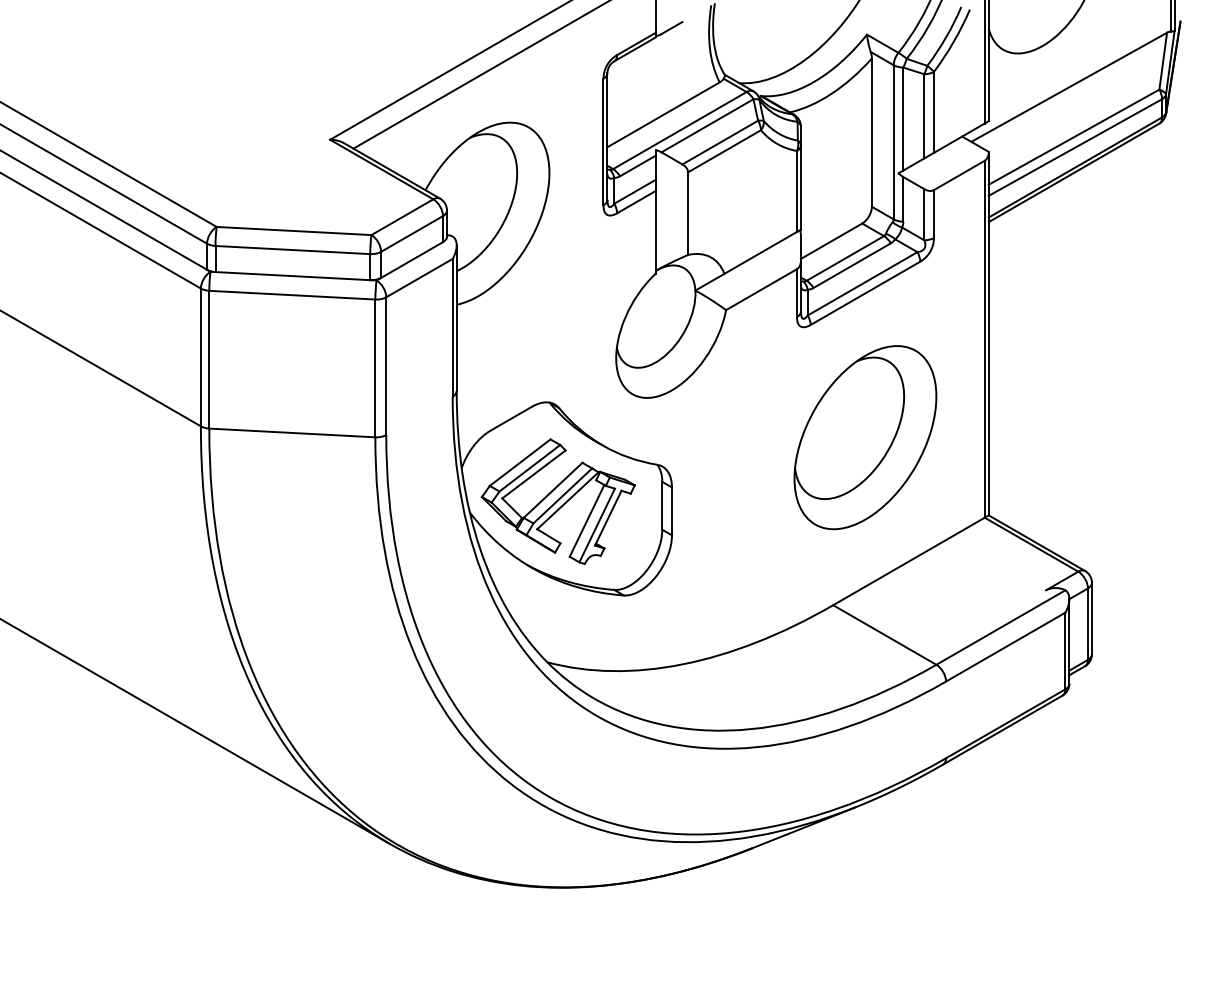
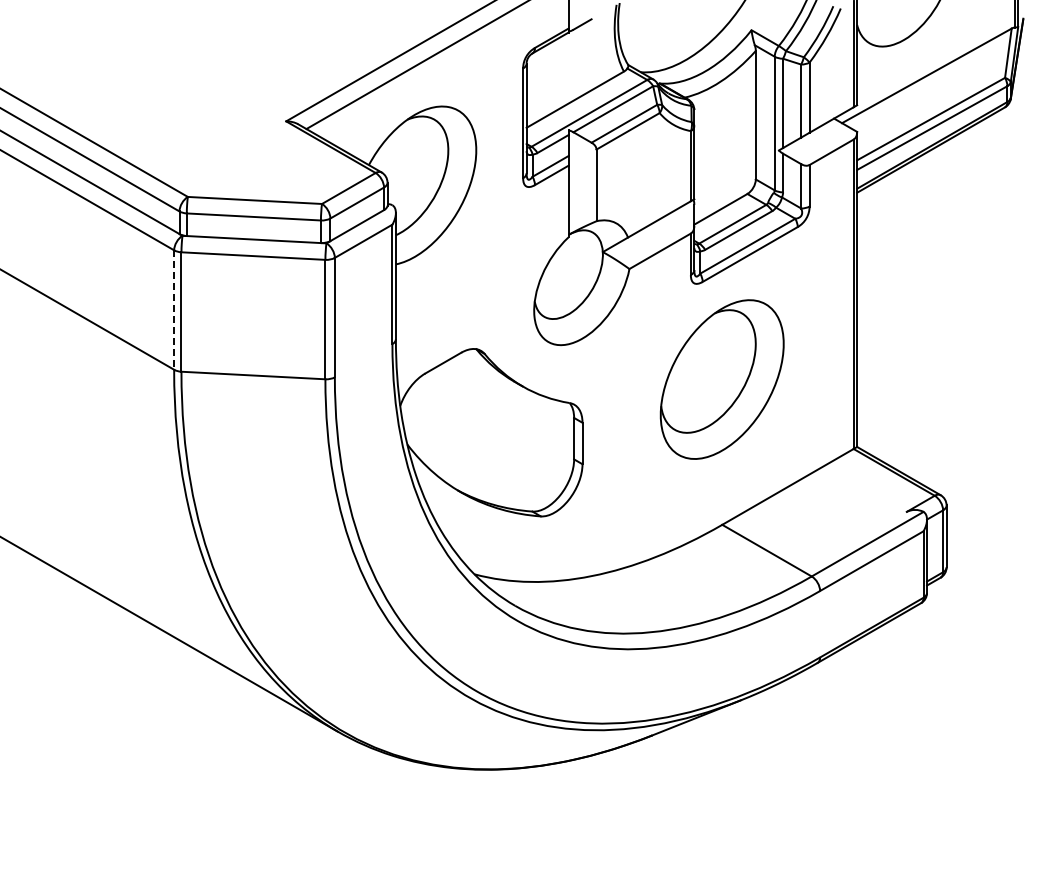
line: (201, 357) -> (174, 310), solid -> dashed
part: (864, 437) -> (721, 379), moved
part: (557, 502) -> (483, 435), removed

